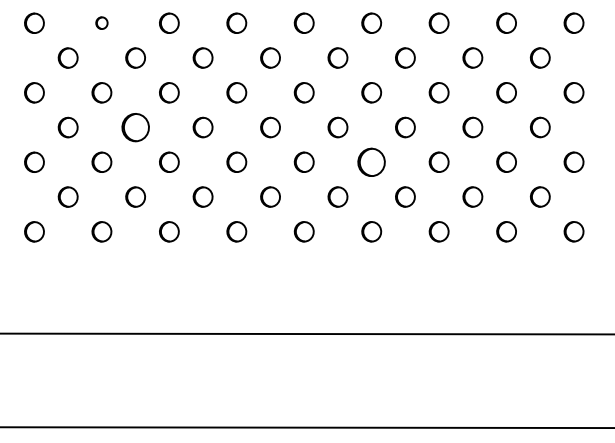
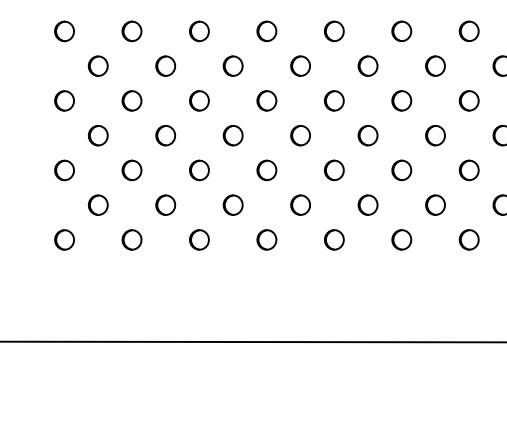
part: (101, 22) -> (131, 30), size x1.67
part: (135, 127) -> (165, 135), size x0.71
part: (371, 161) -> (401, 169), size x0.71

